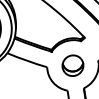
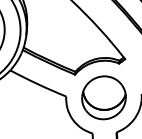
part: (72, 65) -> (103, 97), size x1.43

